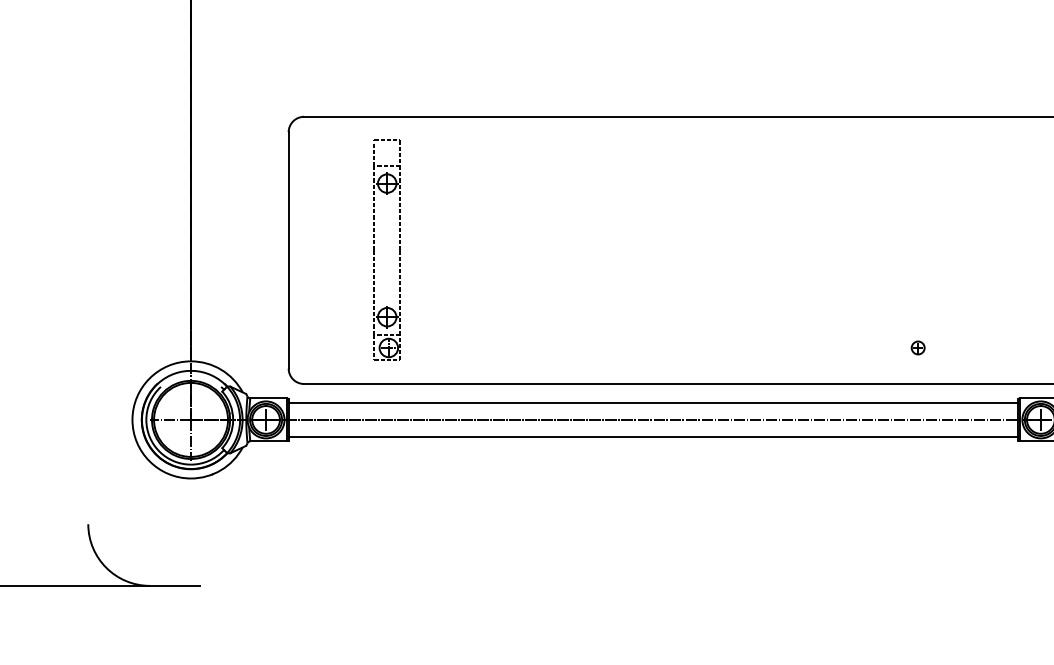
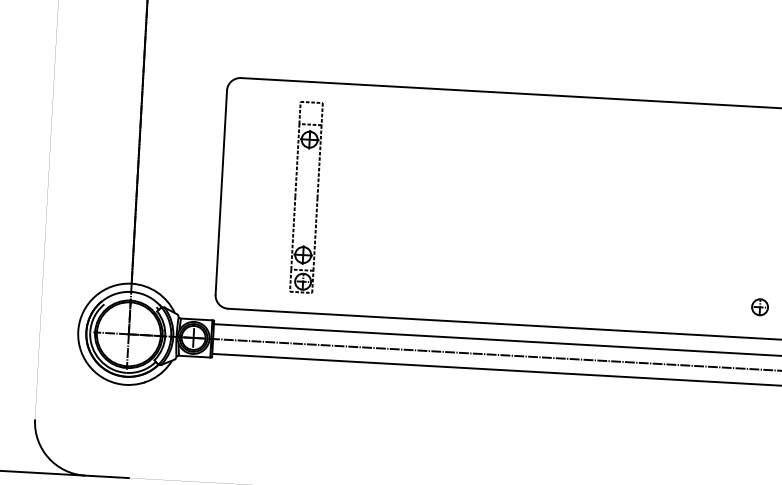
part: (918, 347) -> (760, 306), size x1.43

